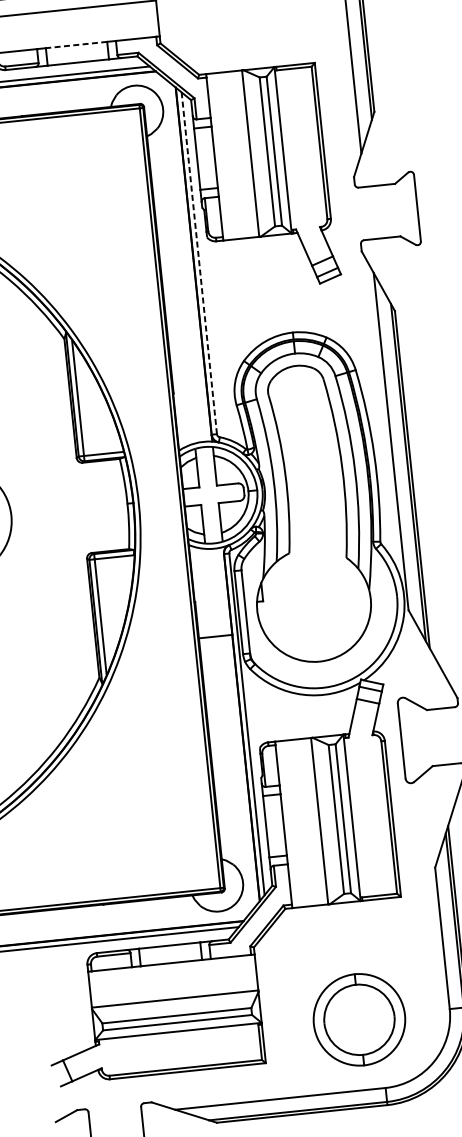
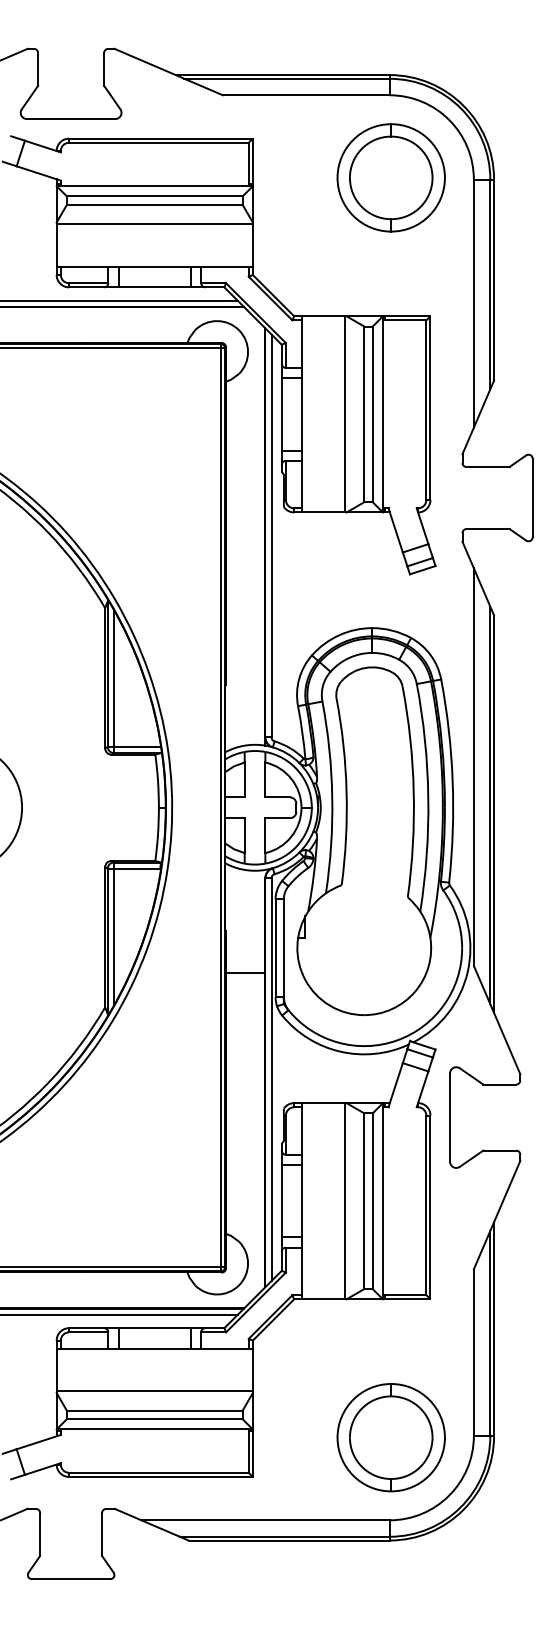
line: (76, 44) -> (154, 266), dashed -> solid
line: (199, 262) -> (271, 535), dashed -> solid
part: (358, 1019) -> (390, 1437), moved

